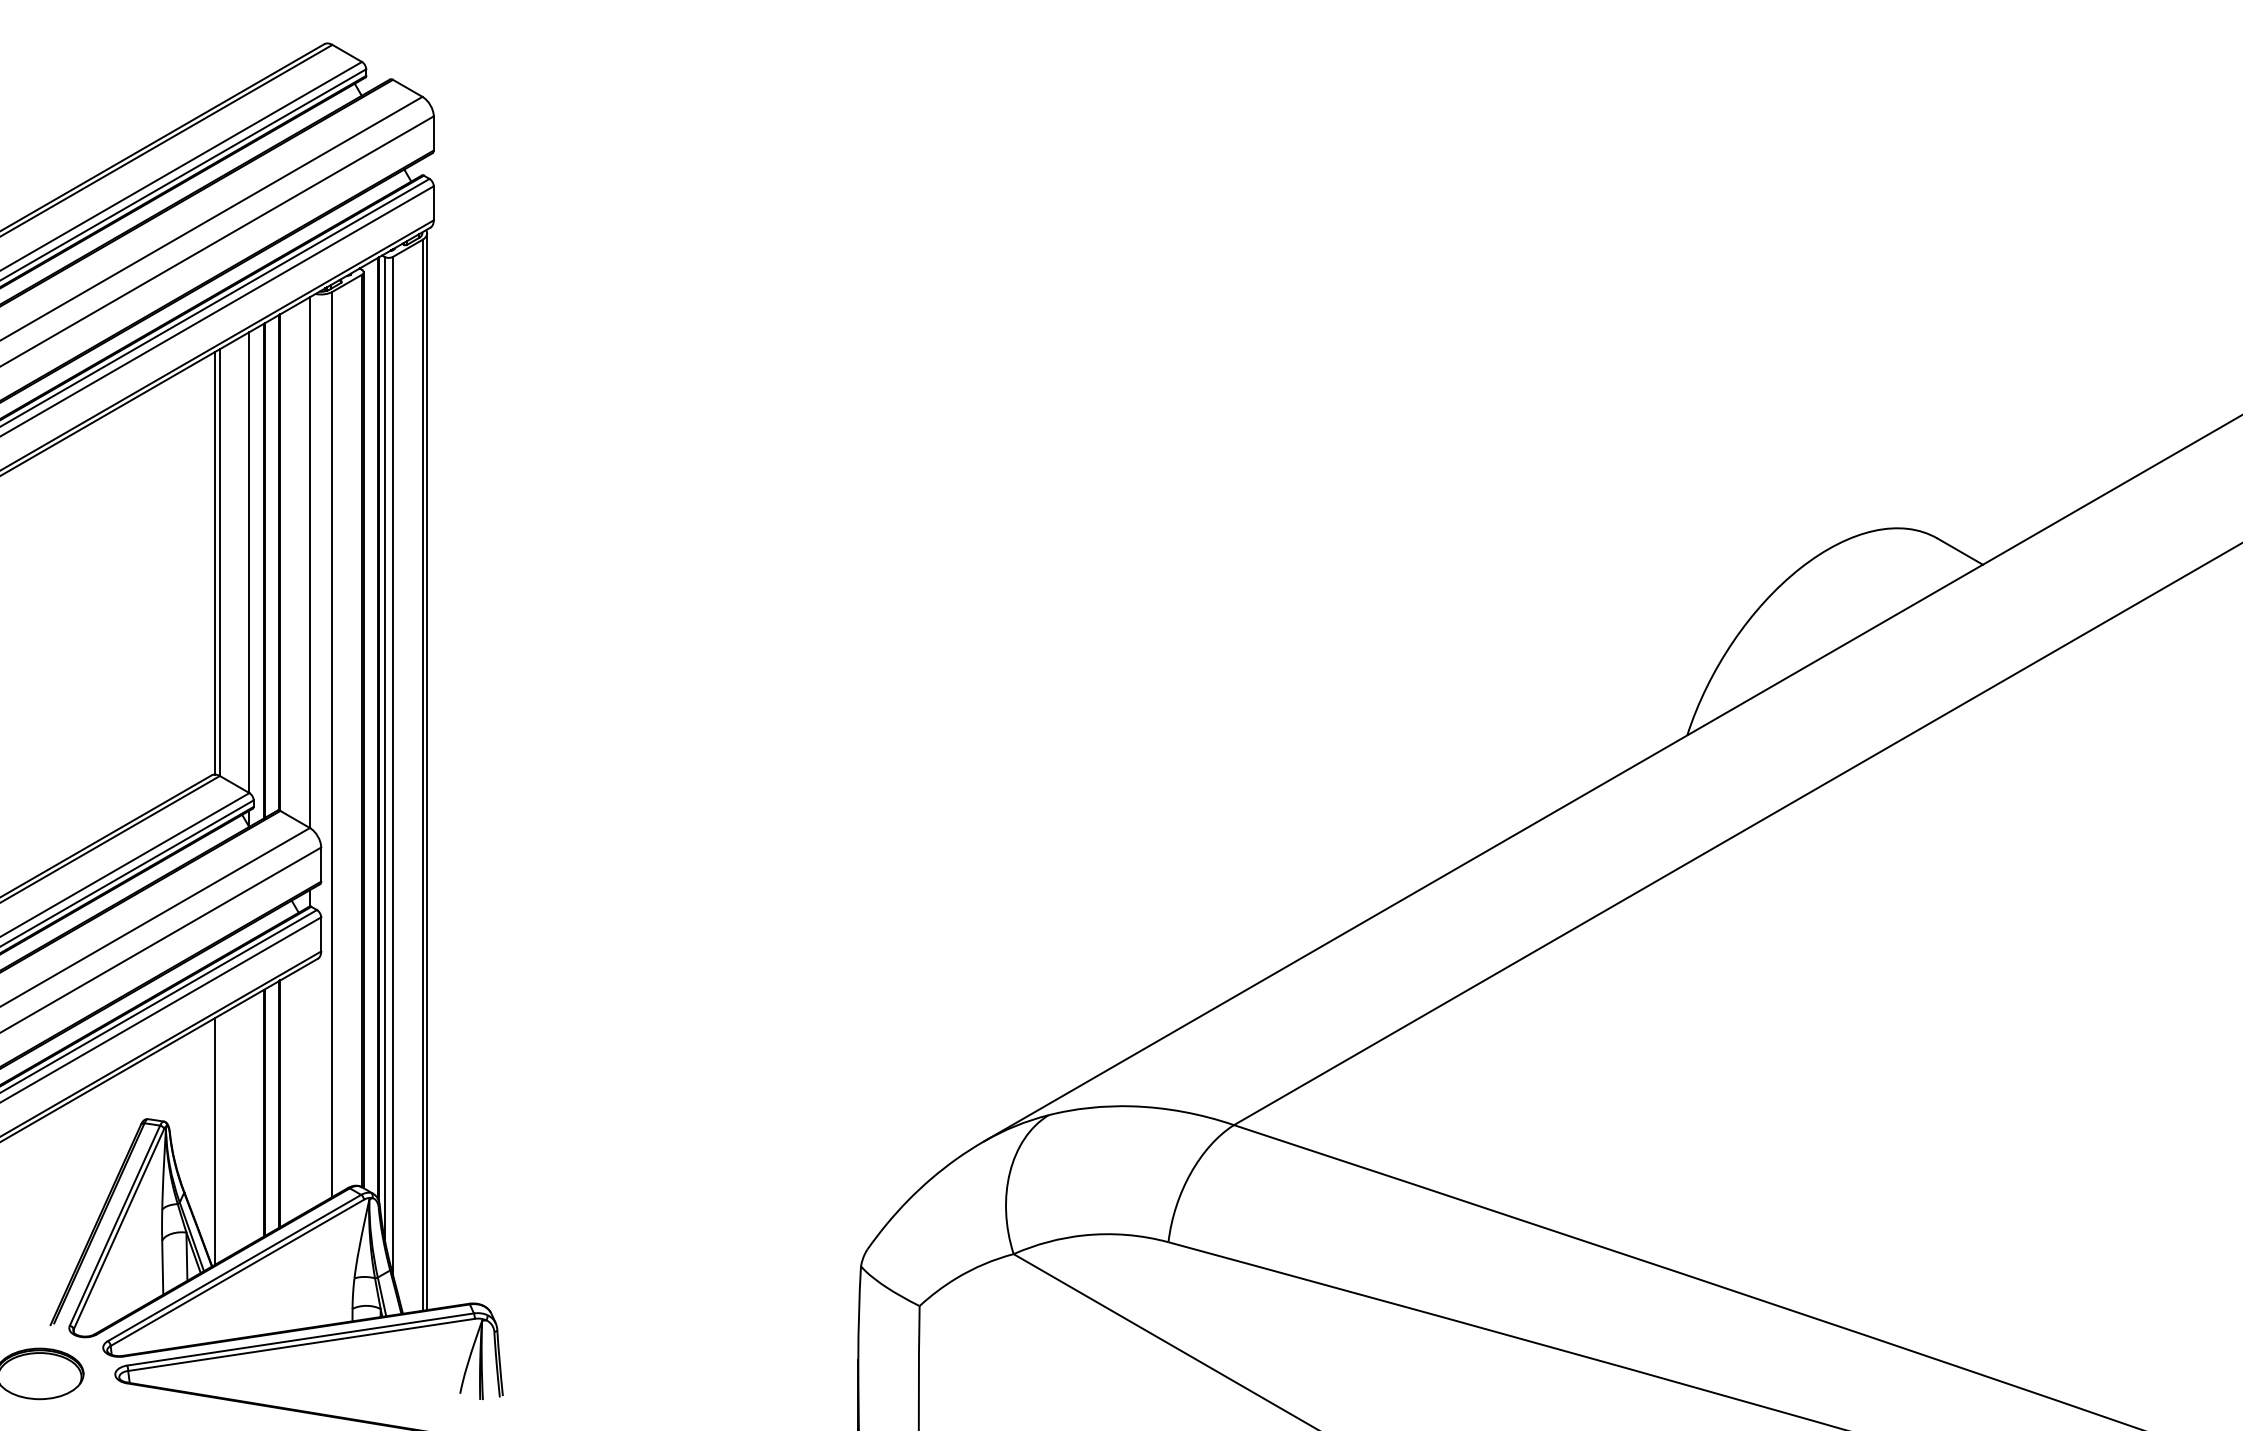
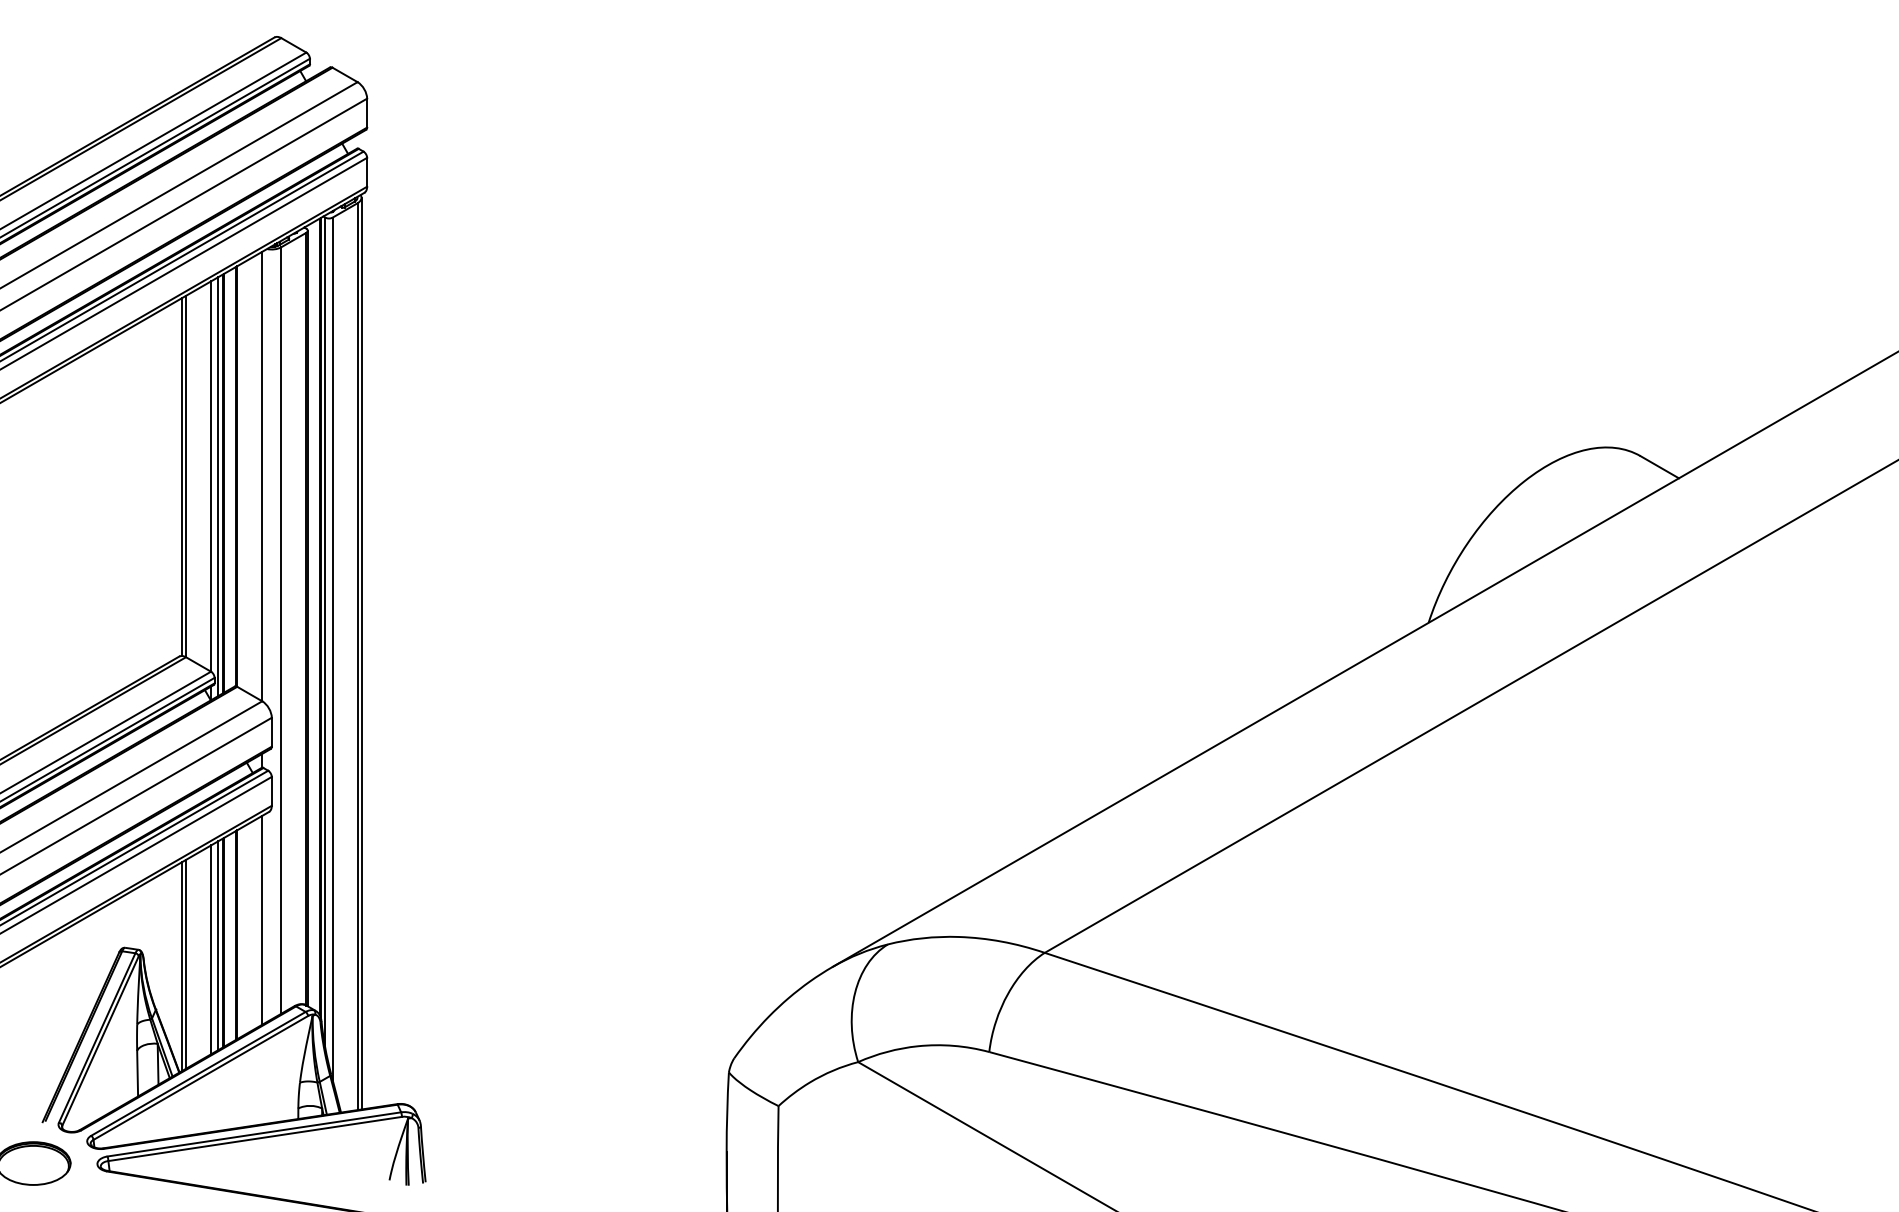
line: (257, 574) -> (217, 486), added
line: (309, 1086) -> (261, 920), added
line: (257, 1116) -> (217, 945), added
line: (249, 1121) -> (211, 949), added
line: (219, 1138) -> (185, 964), added

